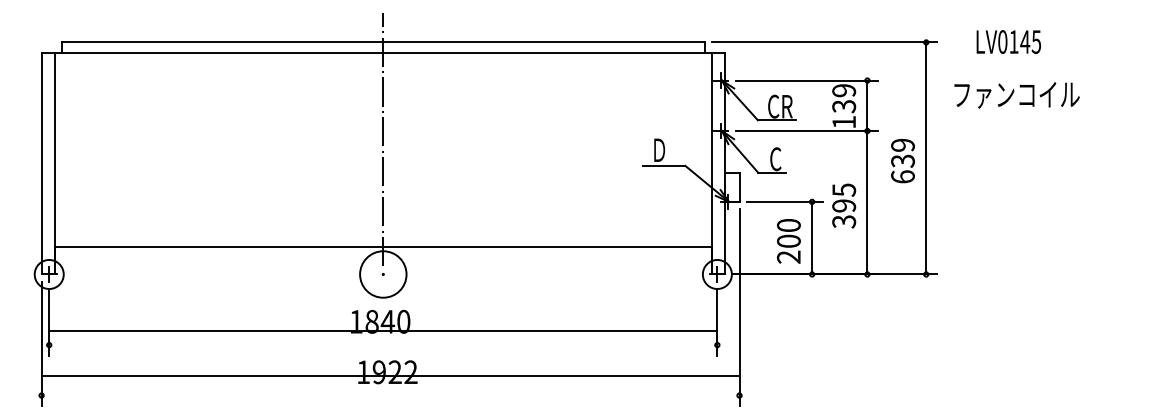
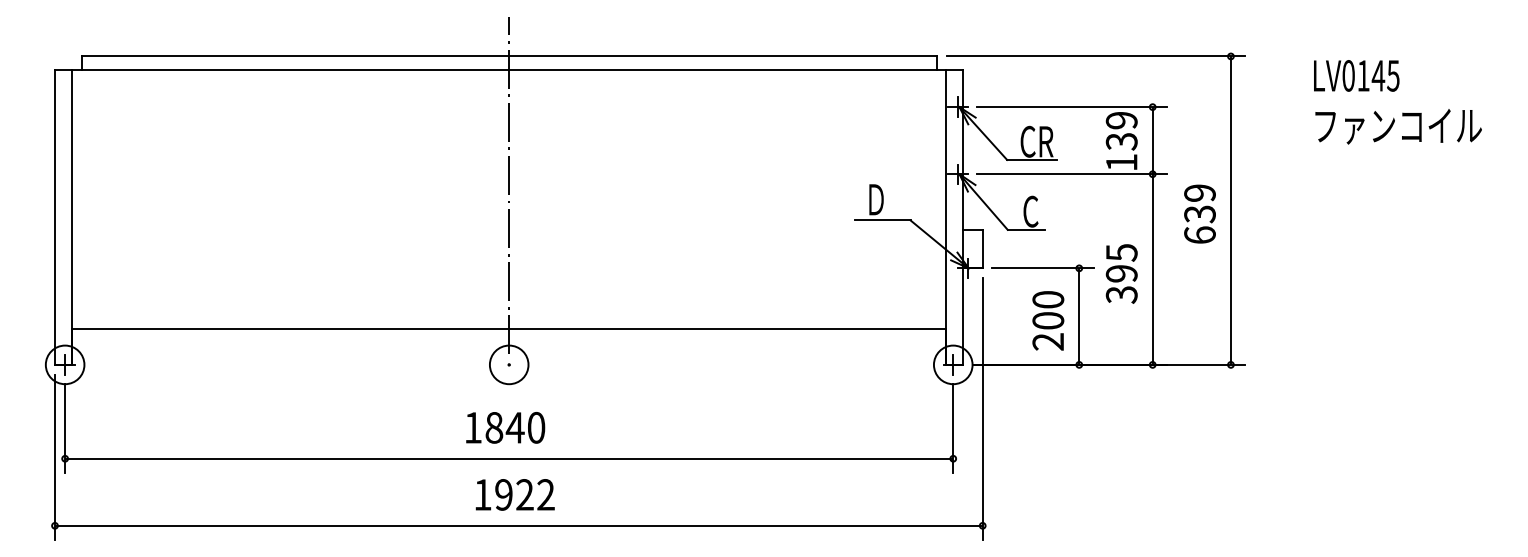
text: (1008, 41) -> (1356, 75), moved
text: (1016, 95) -> (1398, 126), moved
circle: (382, 274) -> (508, 364), size x0.62
line: (383, 330) -> (509, 458), moved
line: (390, 375) -> (518, 525), moved

